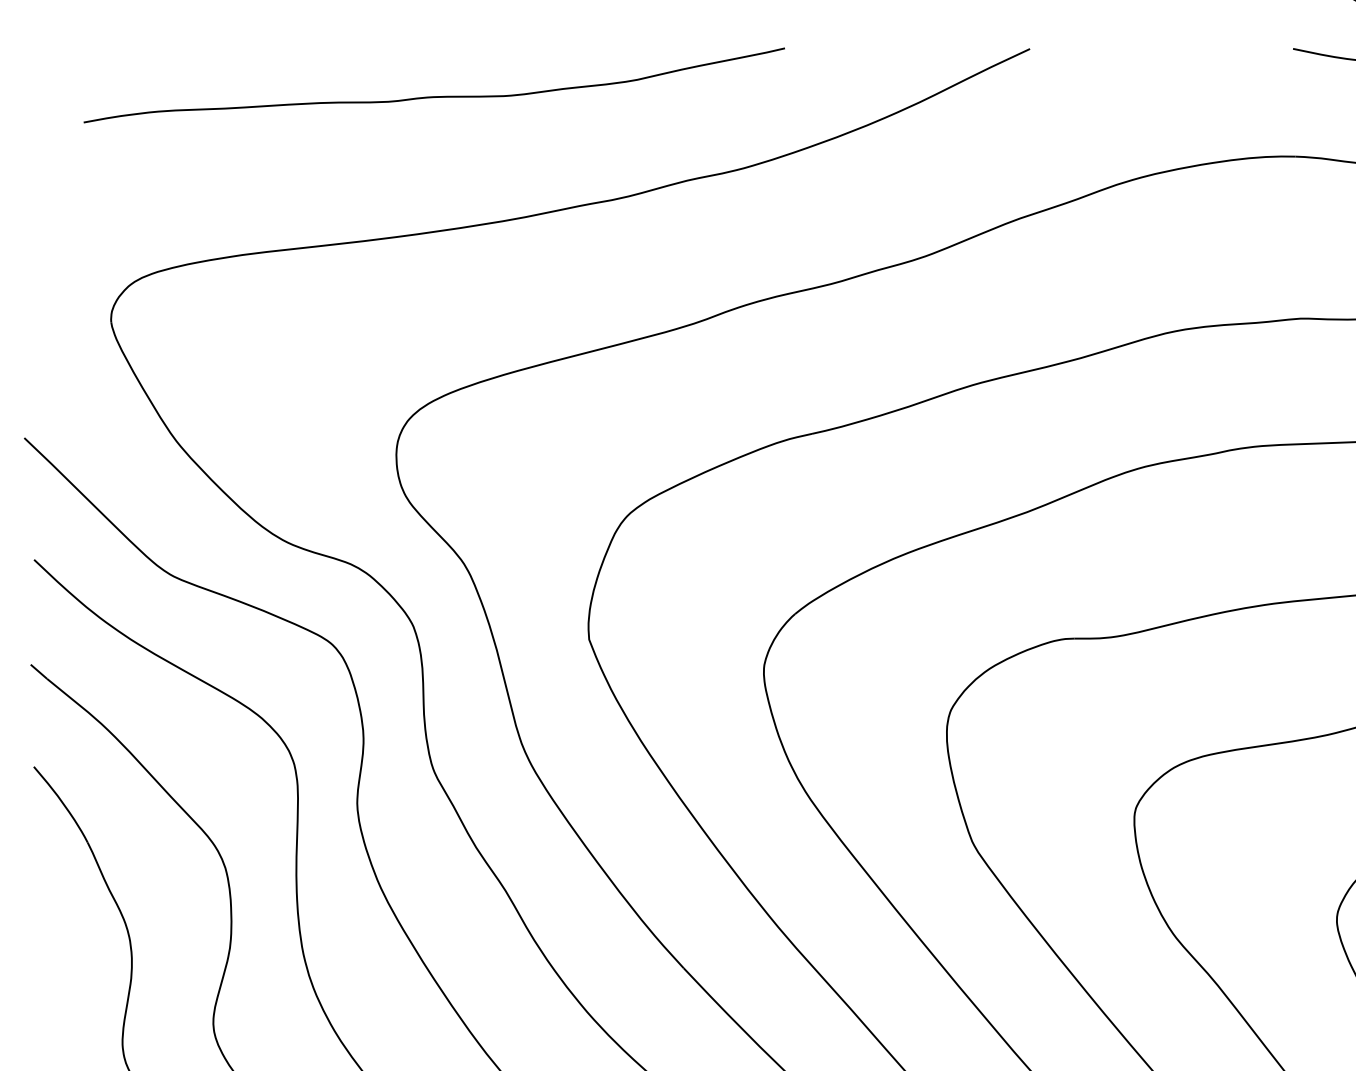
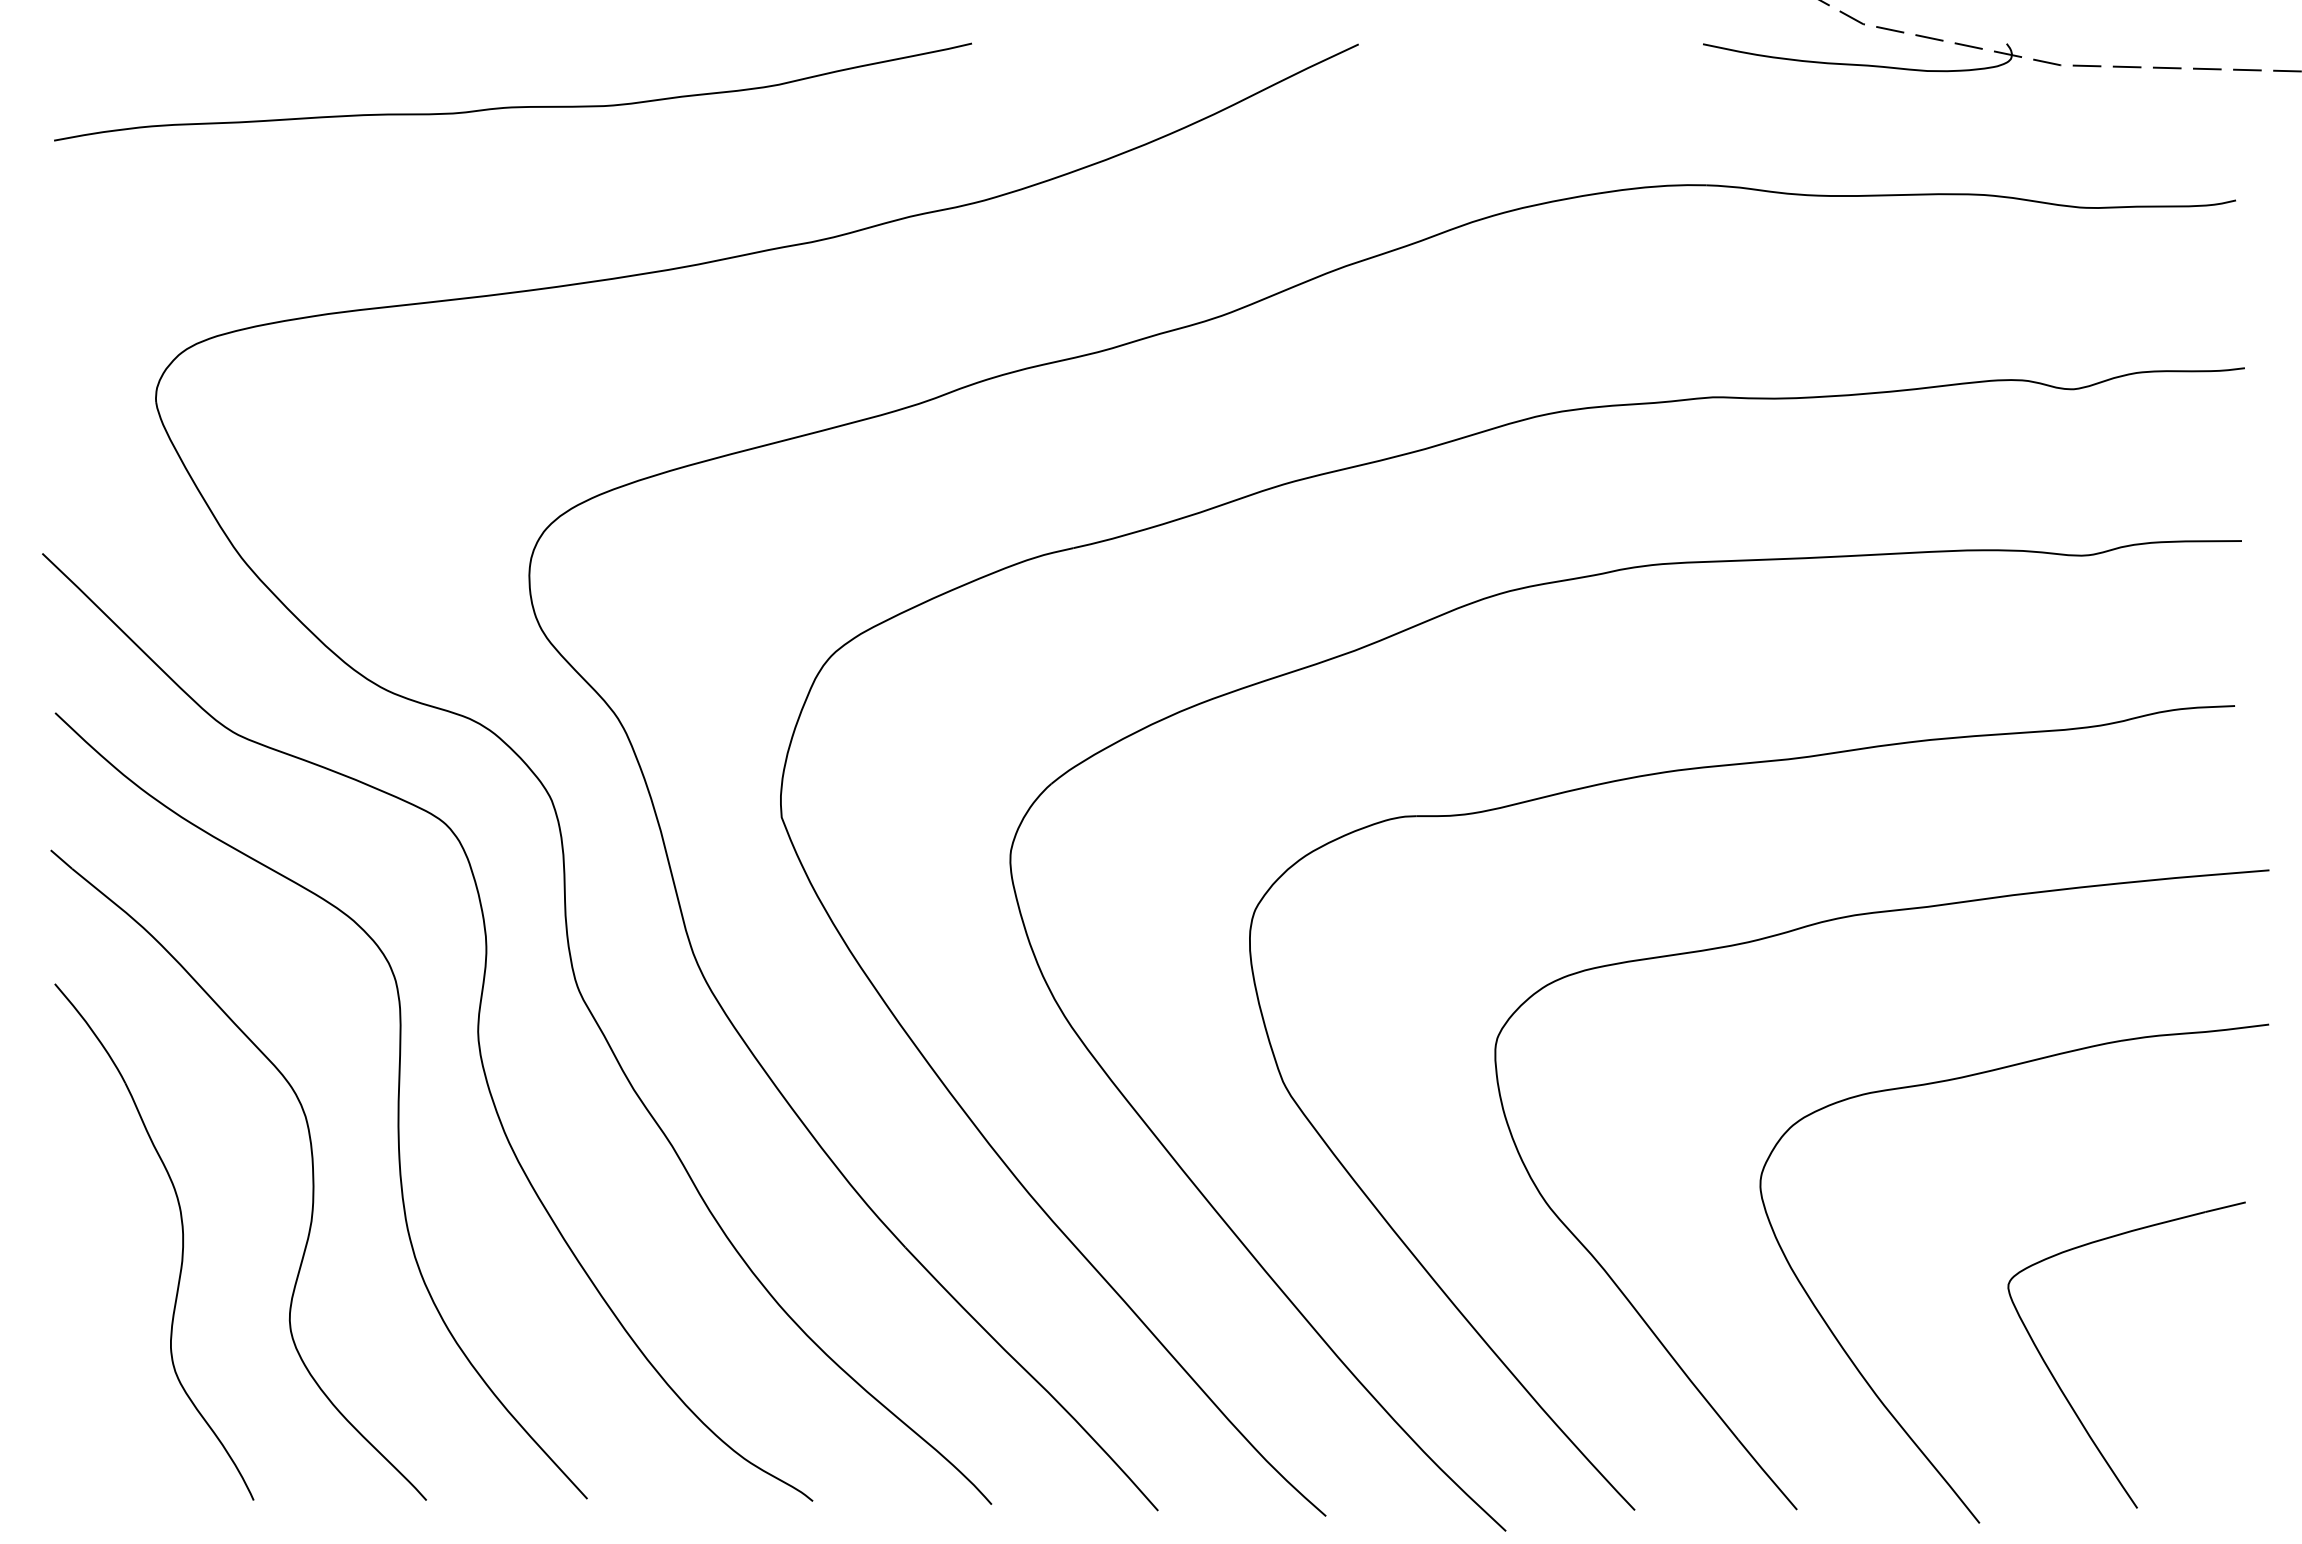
curve: (433, 96) -> (512, 106), moved

